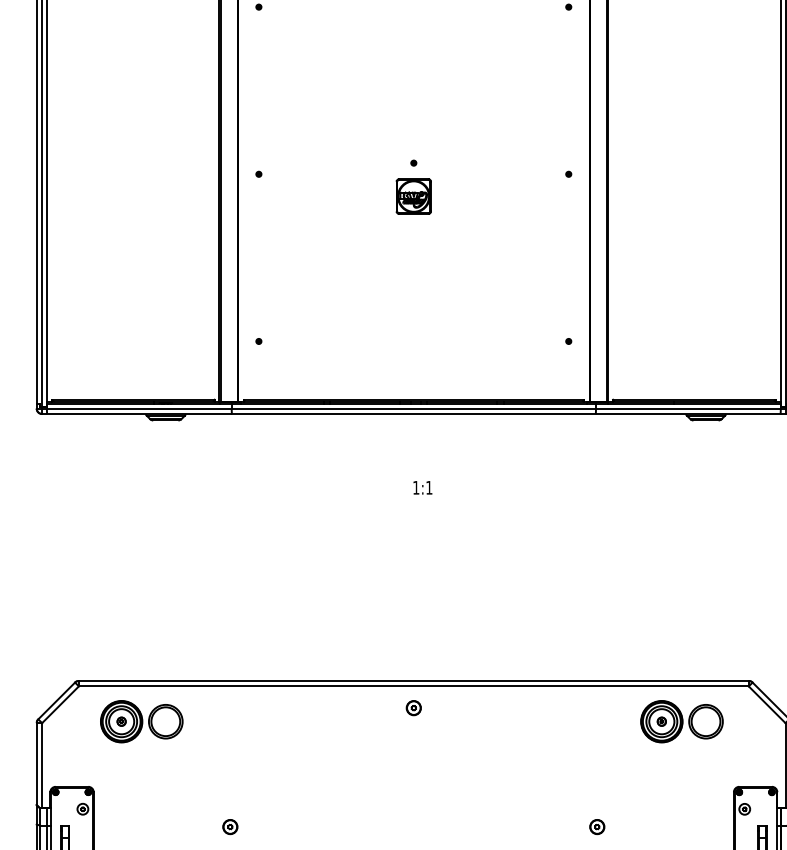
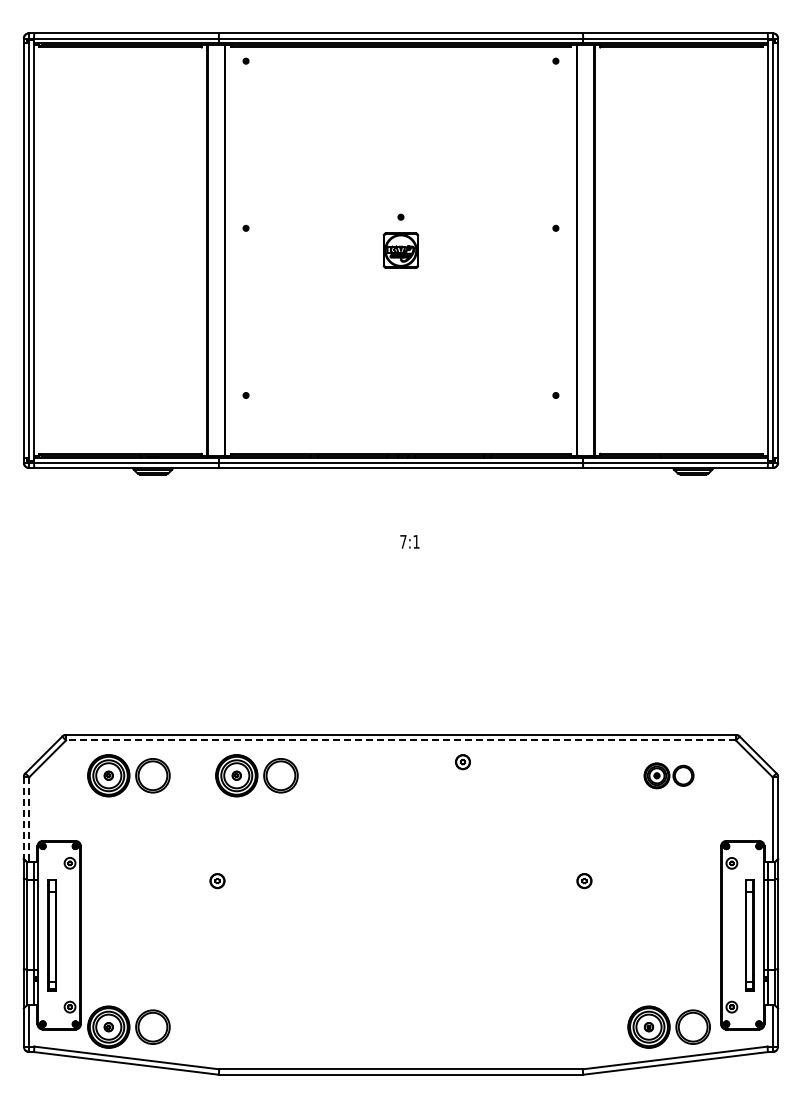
text: (416, 487) -> (403, 541), 1:1 -> 7:1
line: (413, 686) -> (400, 740), solid -> dashed
part: (413, 708) -> (462, 762), moved
part: (269, 721) -> (256, 775), added
part: (681, 721) -> (668, 775), size x0.6
line: (36, 764) -> (23, 818), solid -> dashed
line: (42, 765) -> (29, 819), solid -> dashed

